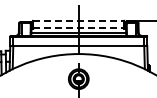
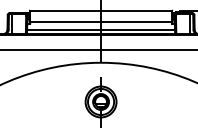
line: (79, 20) -> (102, 10), dashed -> solid
line: (79, 27) -> (102, 21), dashed -> solid

